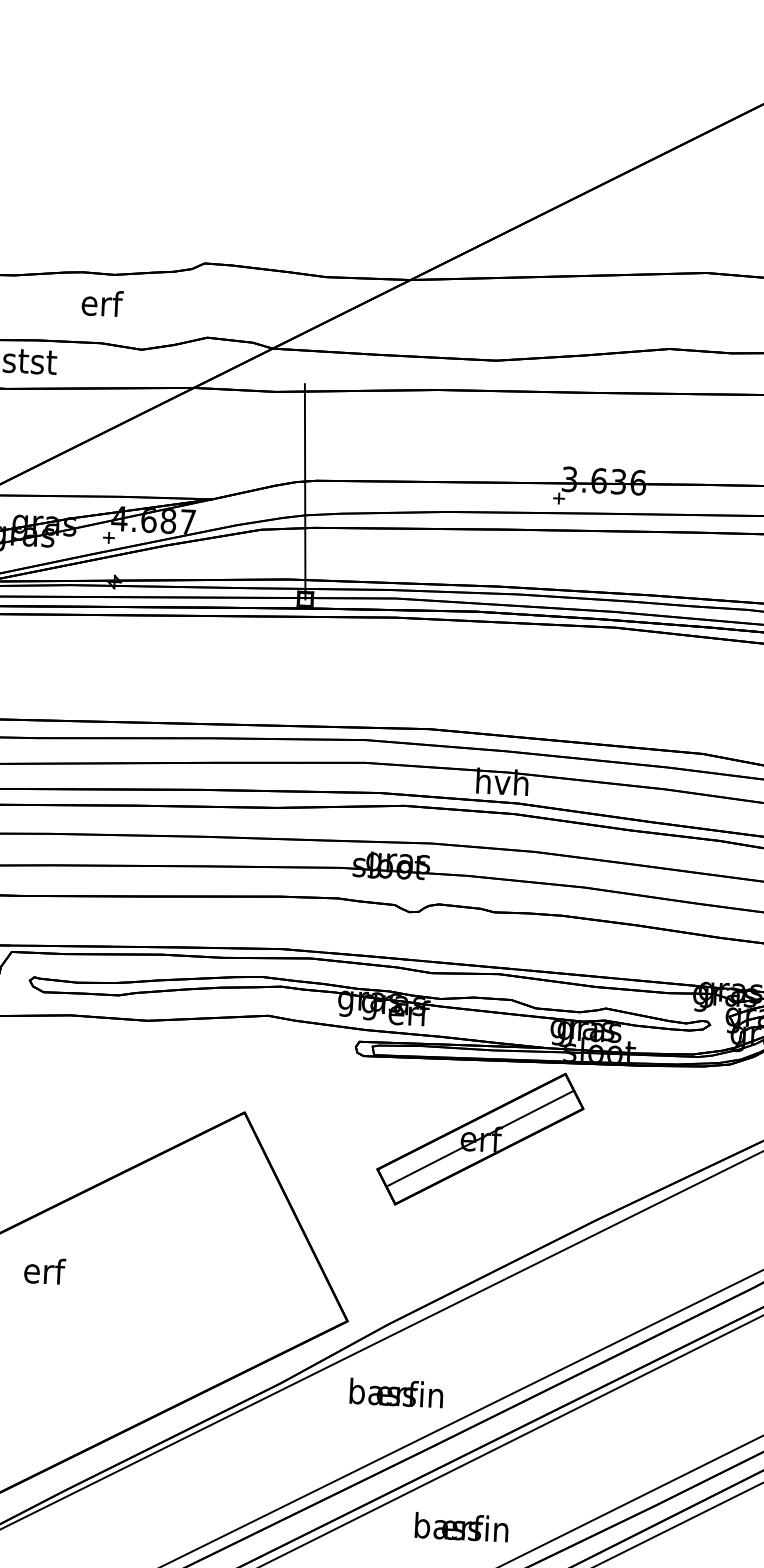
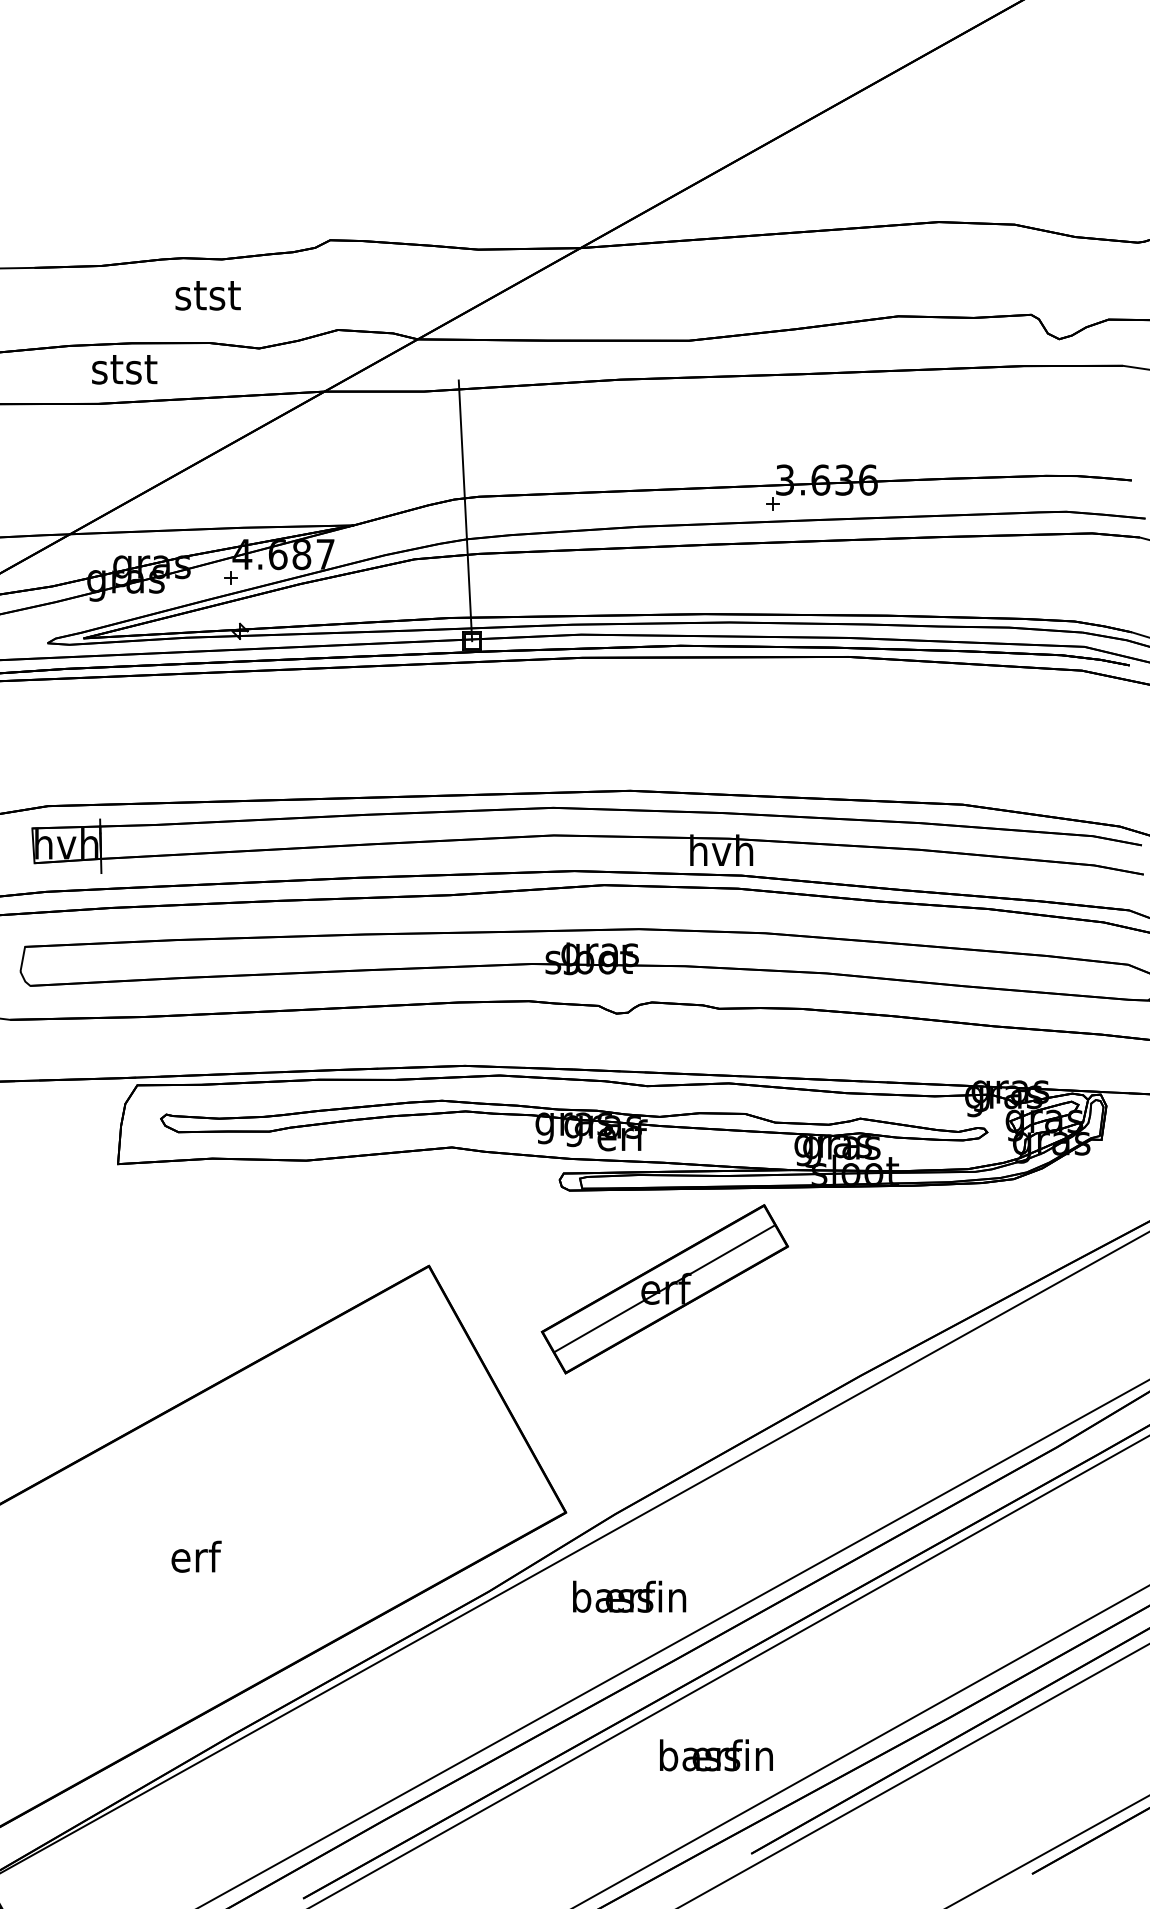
text: (101, 303) -> (207, 294), erf -> stst
part: (479, 1139) -> (664, 1289), moved
text: (44, 1270) -> (196, 1556), moved

